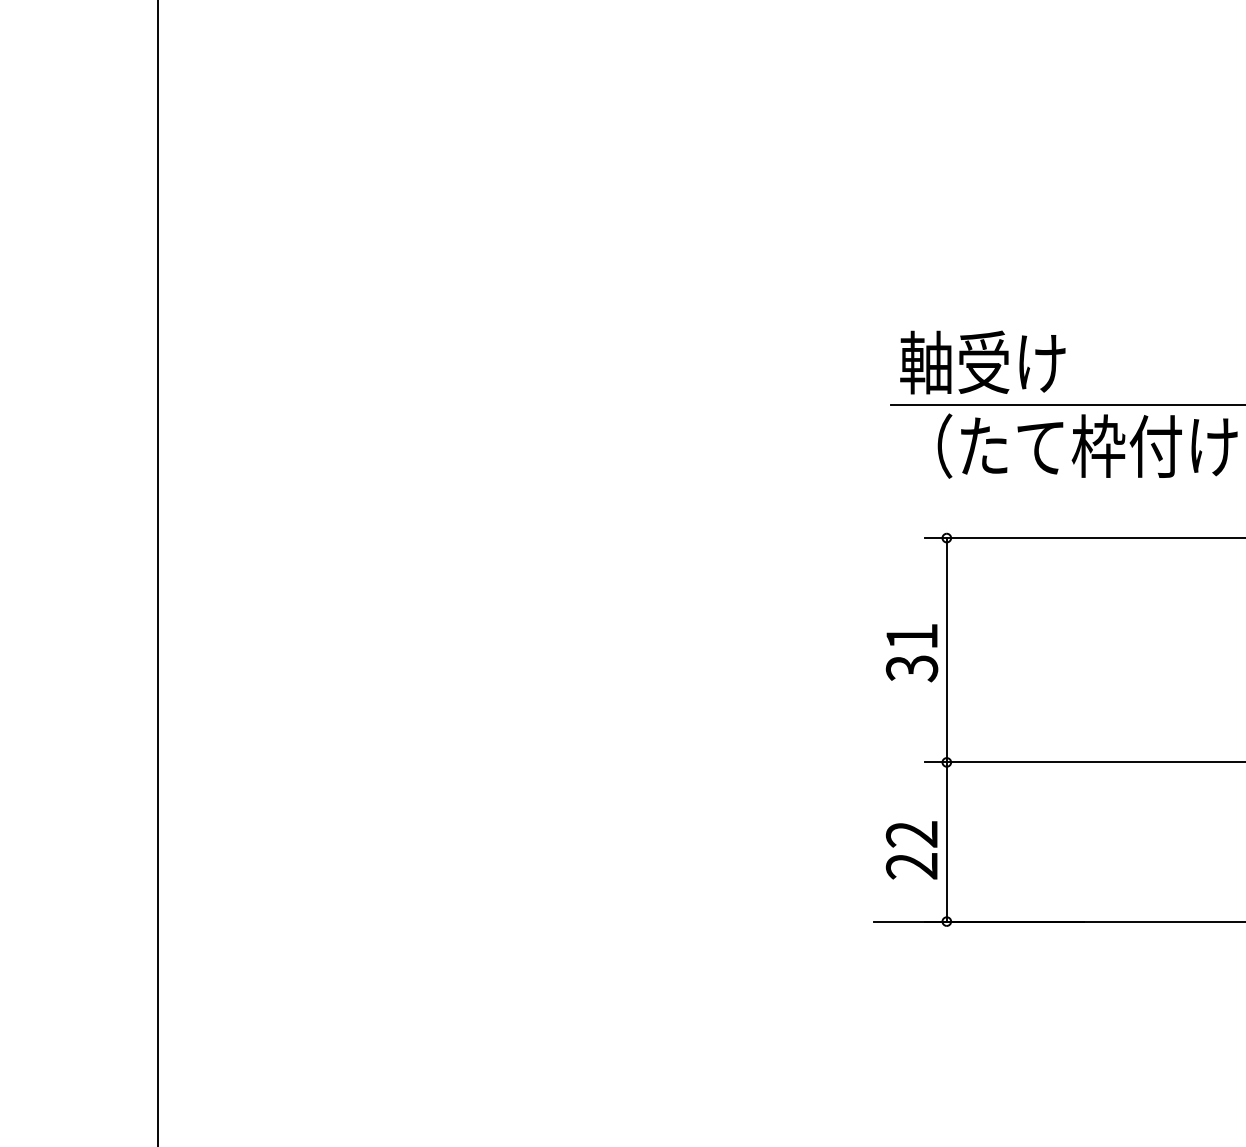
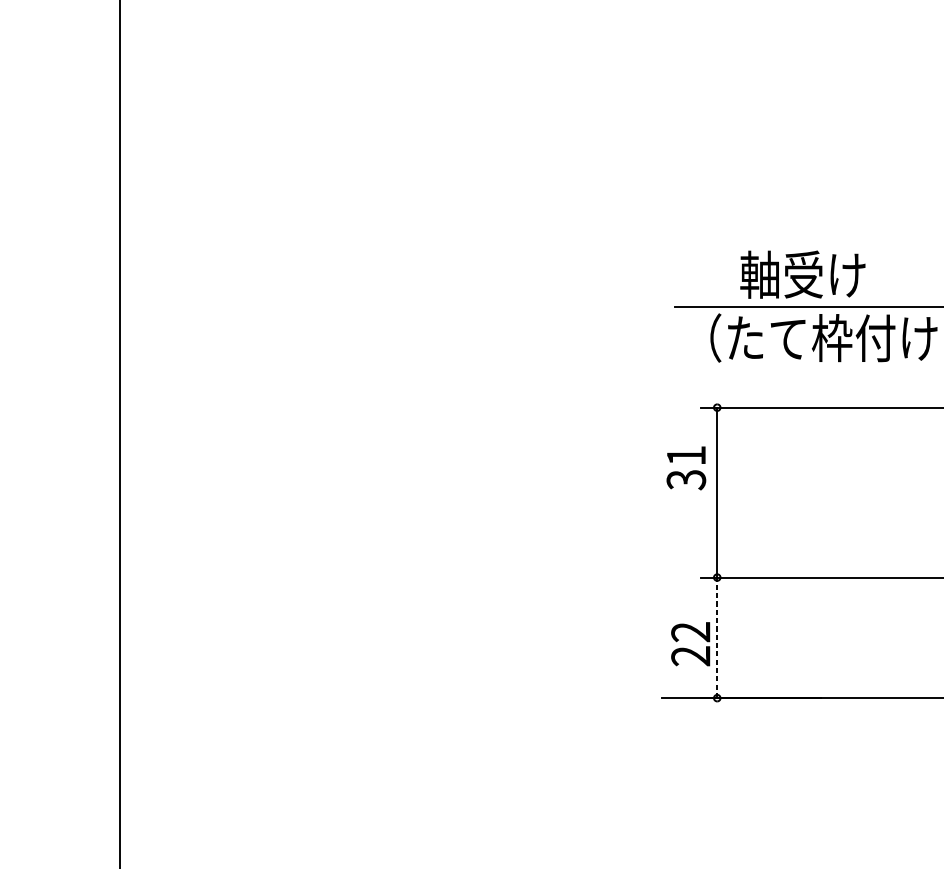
text: (982, 362) -> (802, 274), moved
text: (911, 653) -> (685, 468), moved
line: (946, 842) -> (717, 638), solid -> dashed

